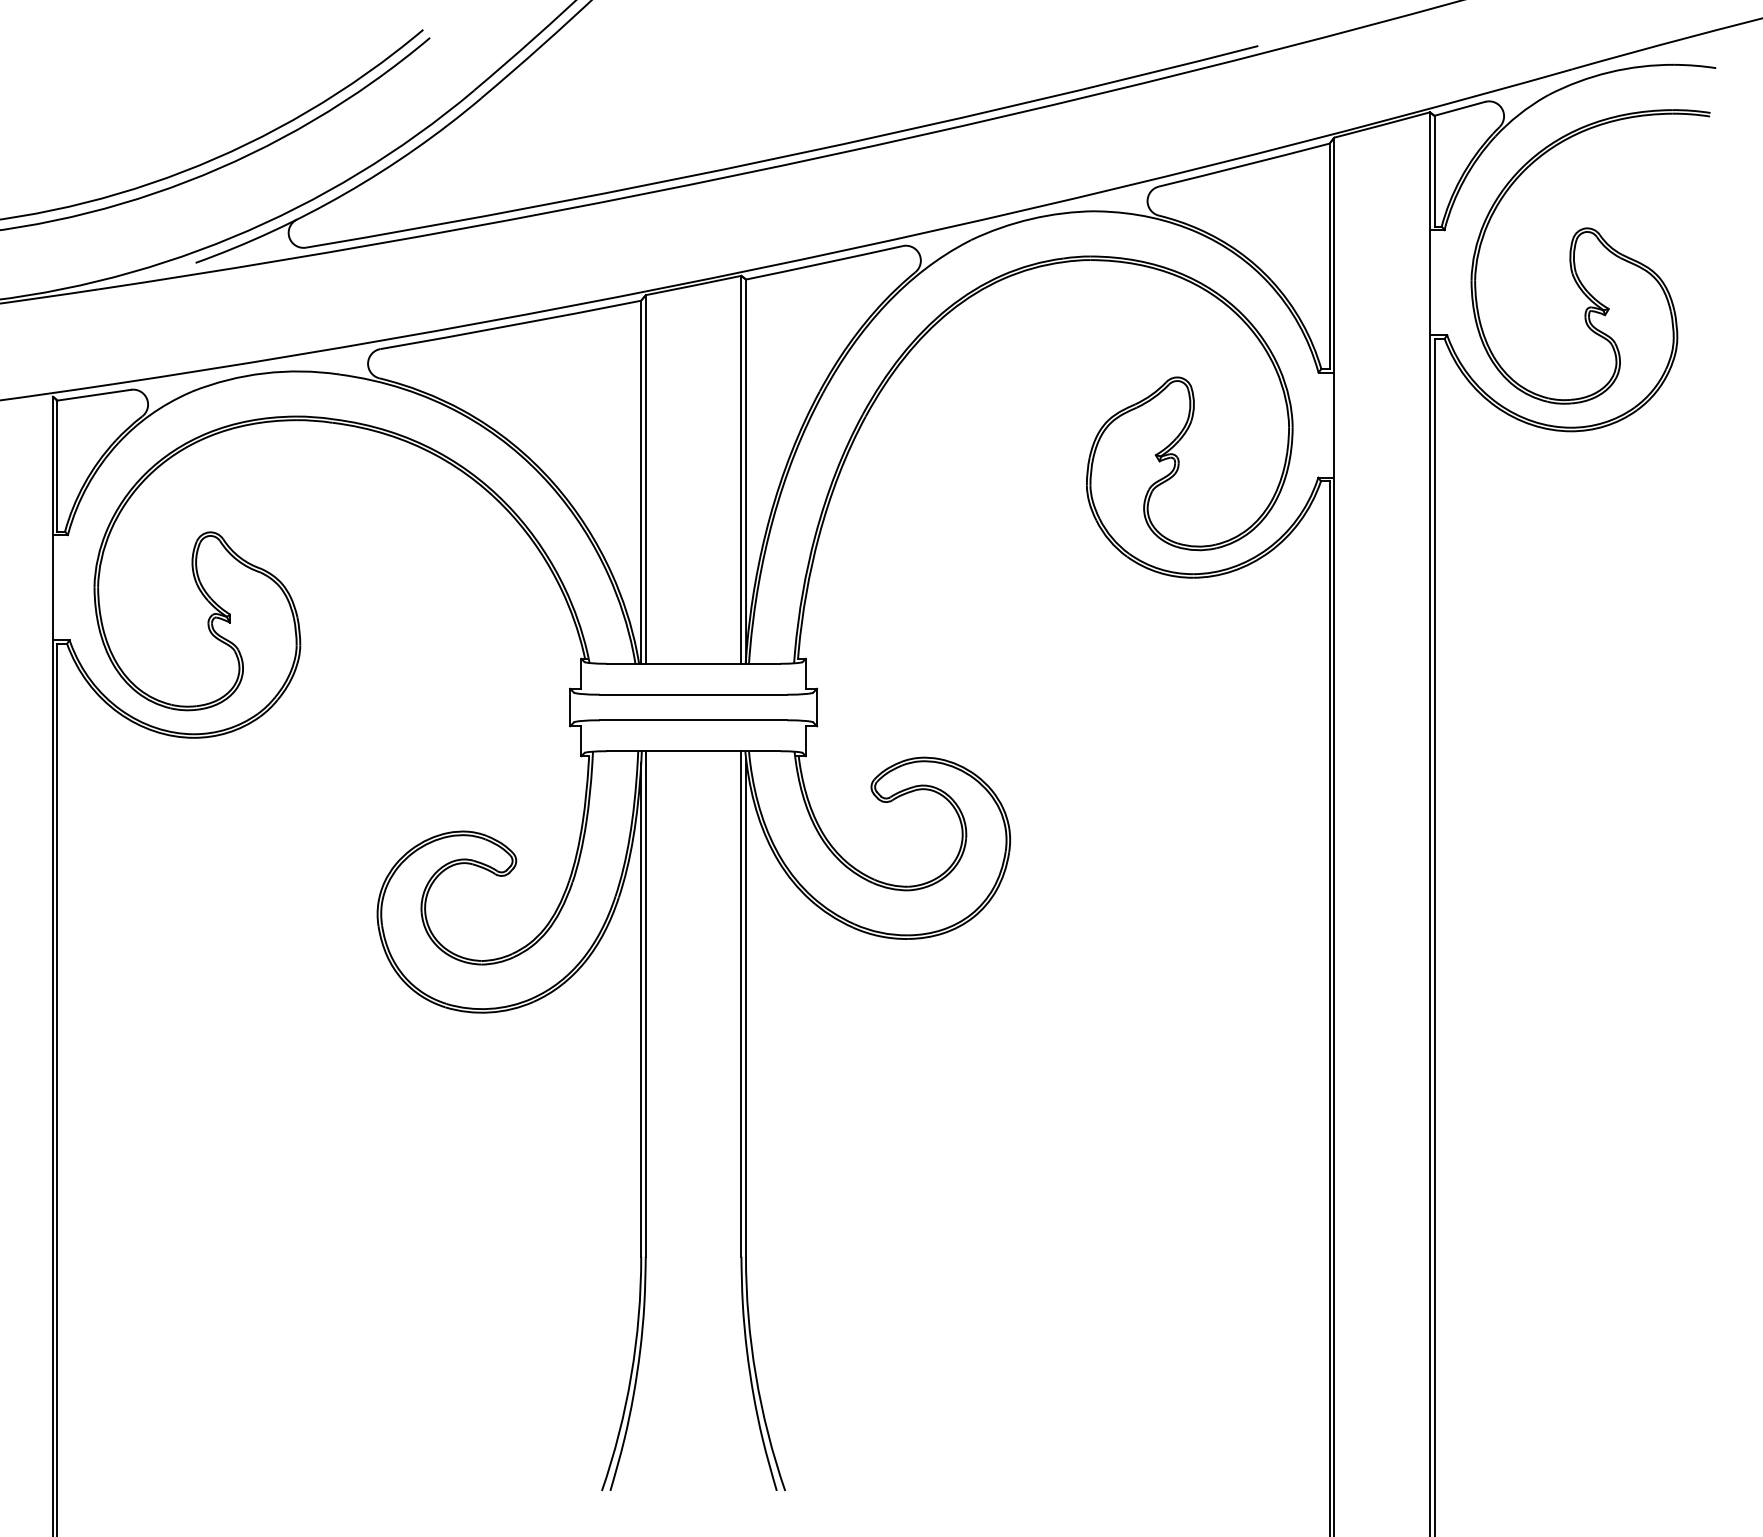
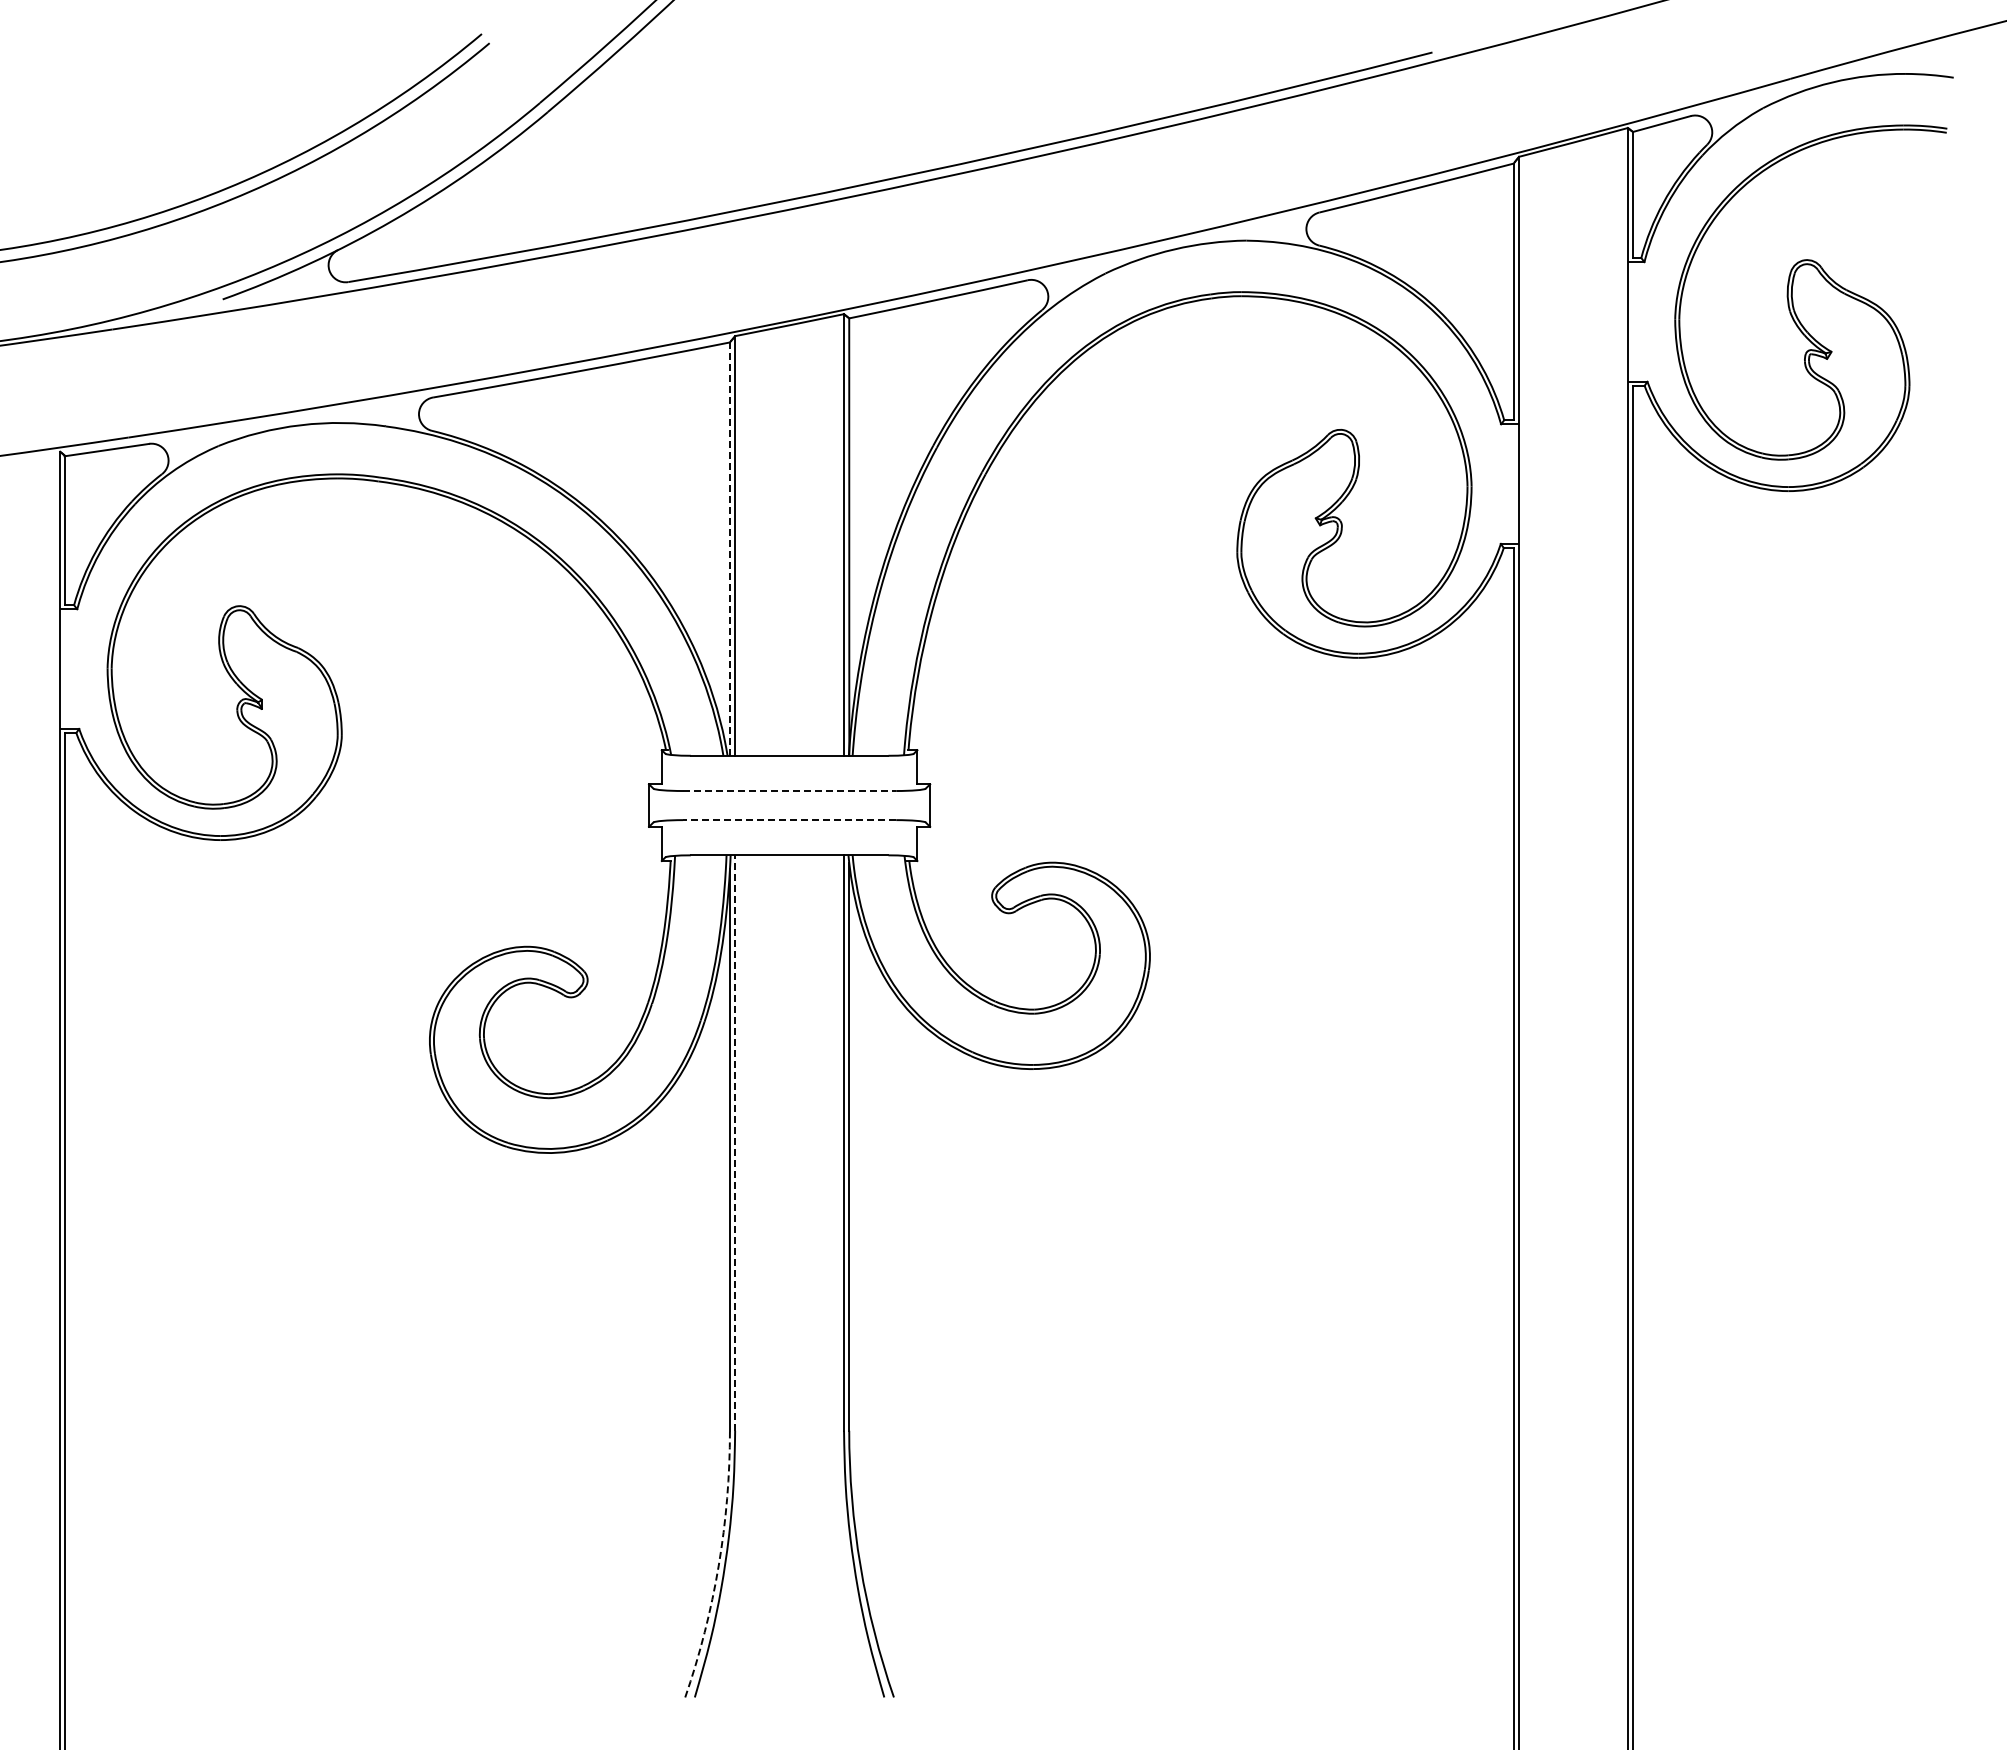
line: (640, 482) -> (729, 549), solid -> dashed
line: (693, 694) -> (789, 790), solid -> dashed
line: (693, 720) -> (789, 820), solid -> dashed
line: (646, 1004) -> (735, 1143), solid -> dashed
arc: (631, 1375) -> (718, 1565), solid -> dashed

